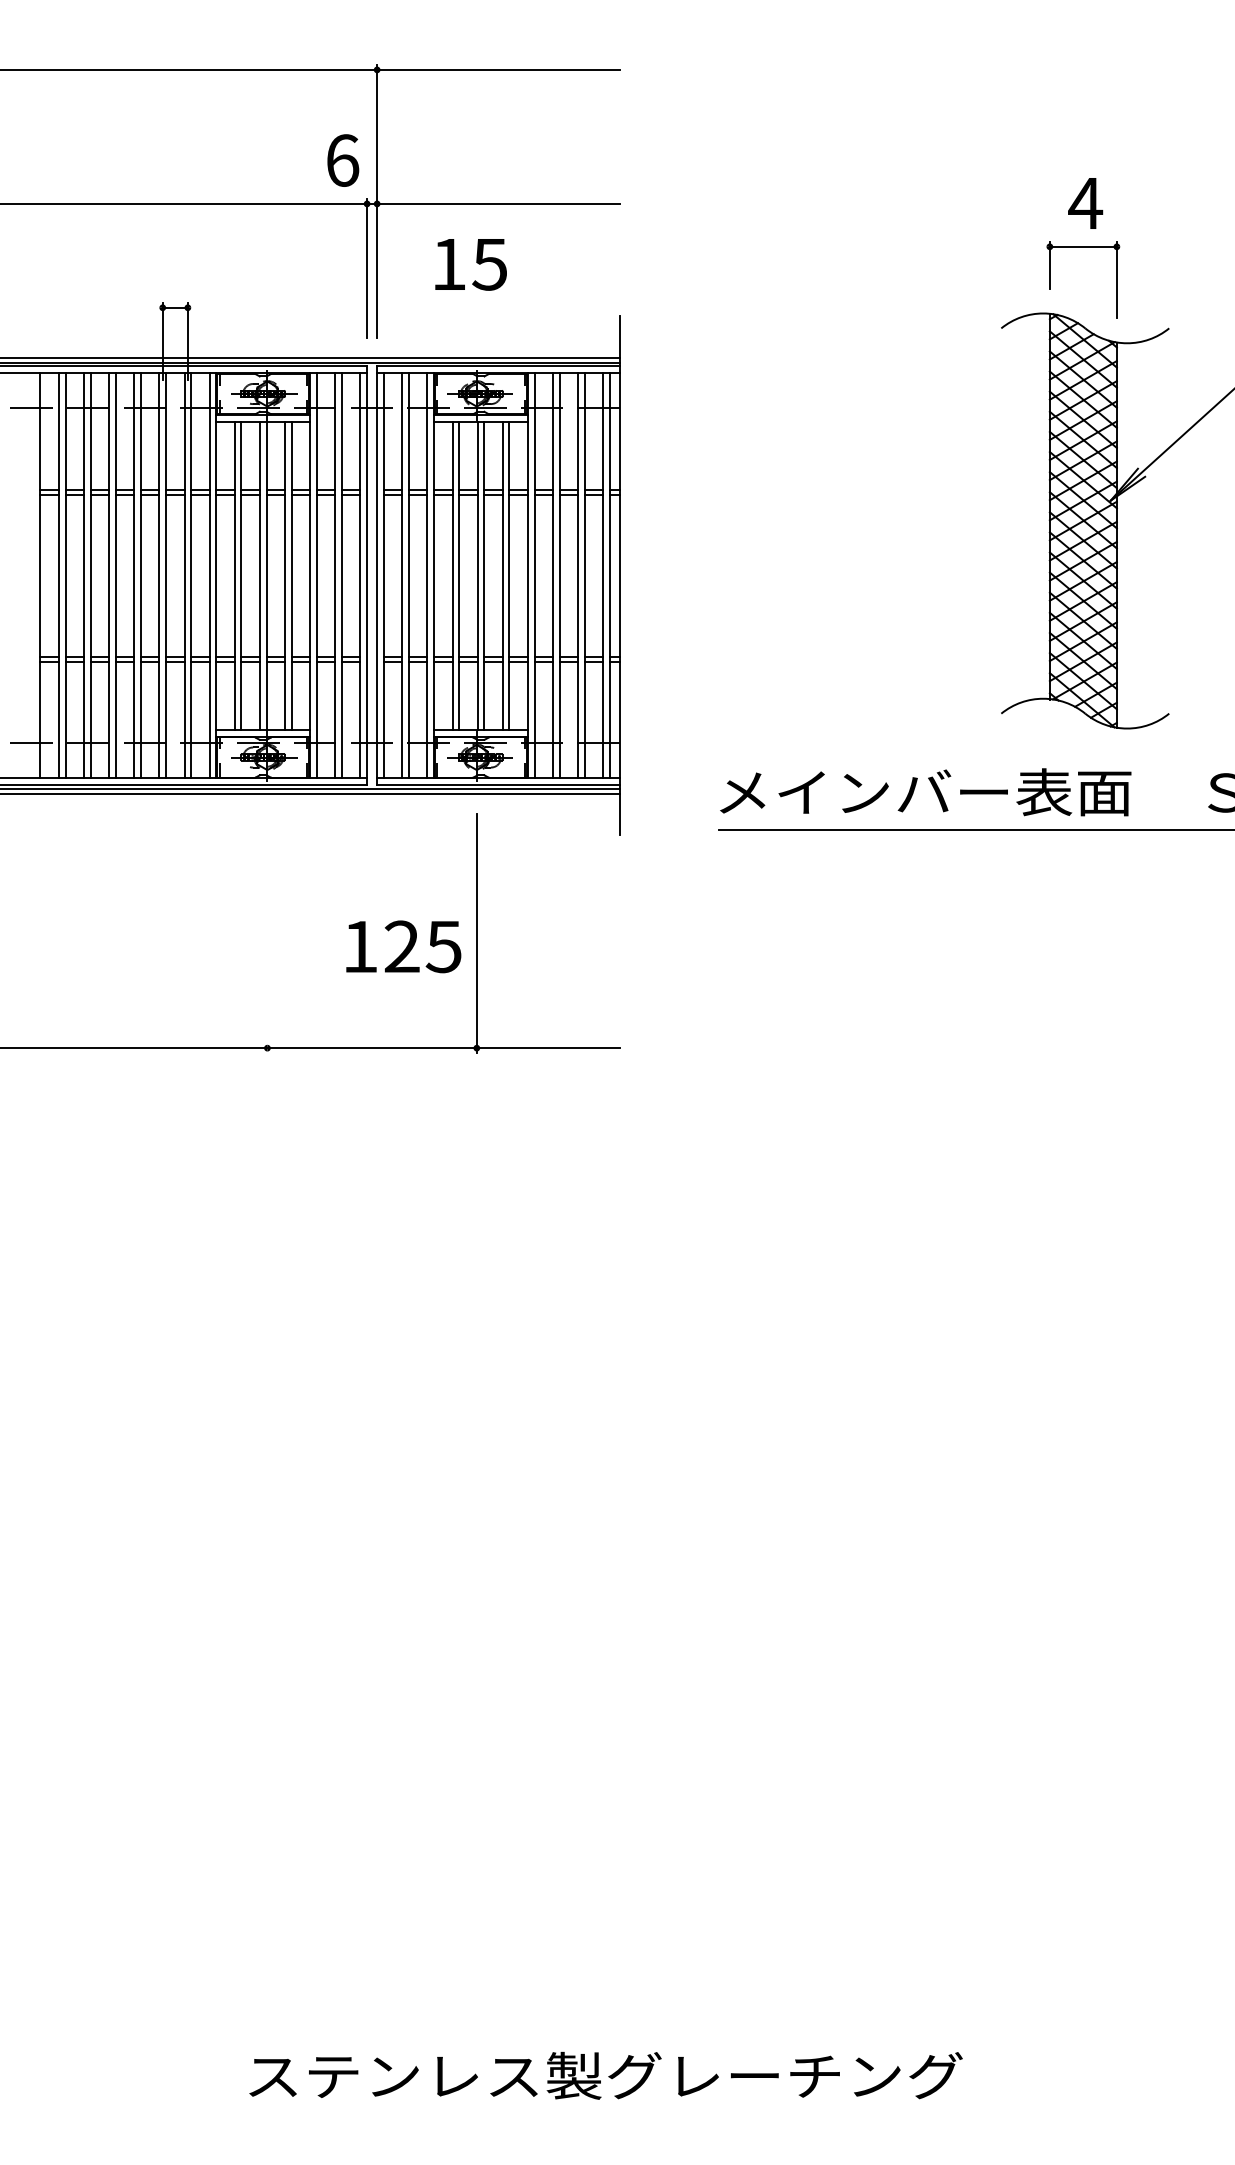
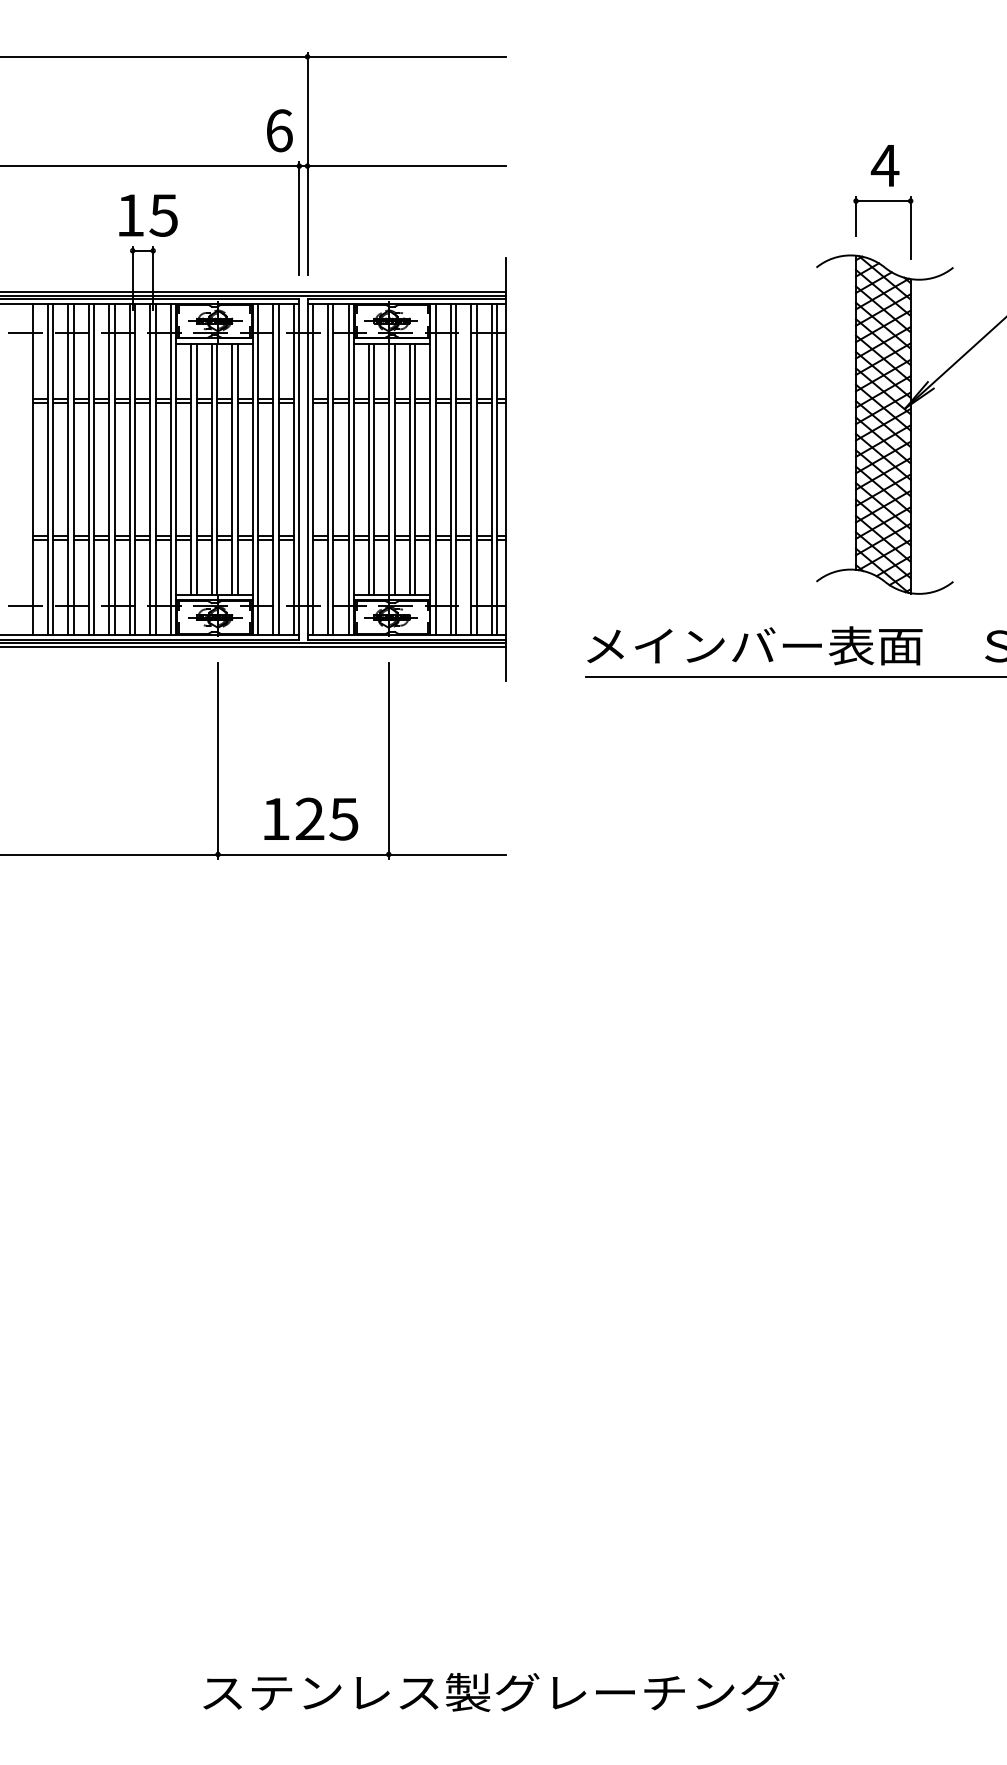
text: (470, 264) -> (147, 215), moved
line: (267, 933) -> (218, 761), added
text: (403, 946) -> (311, 818), moved

